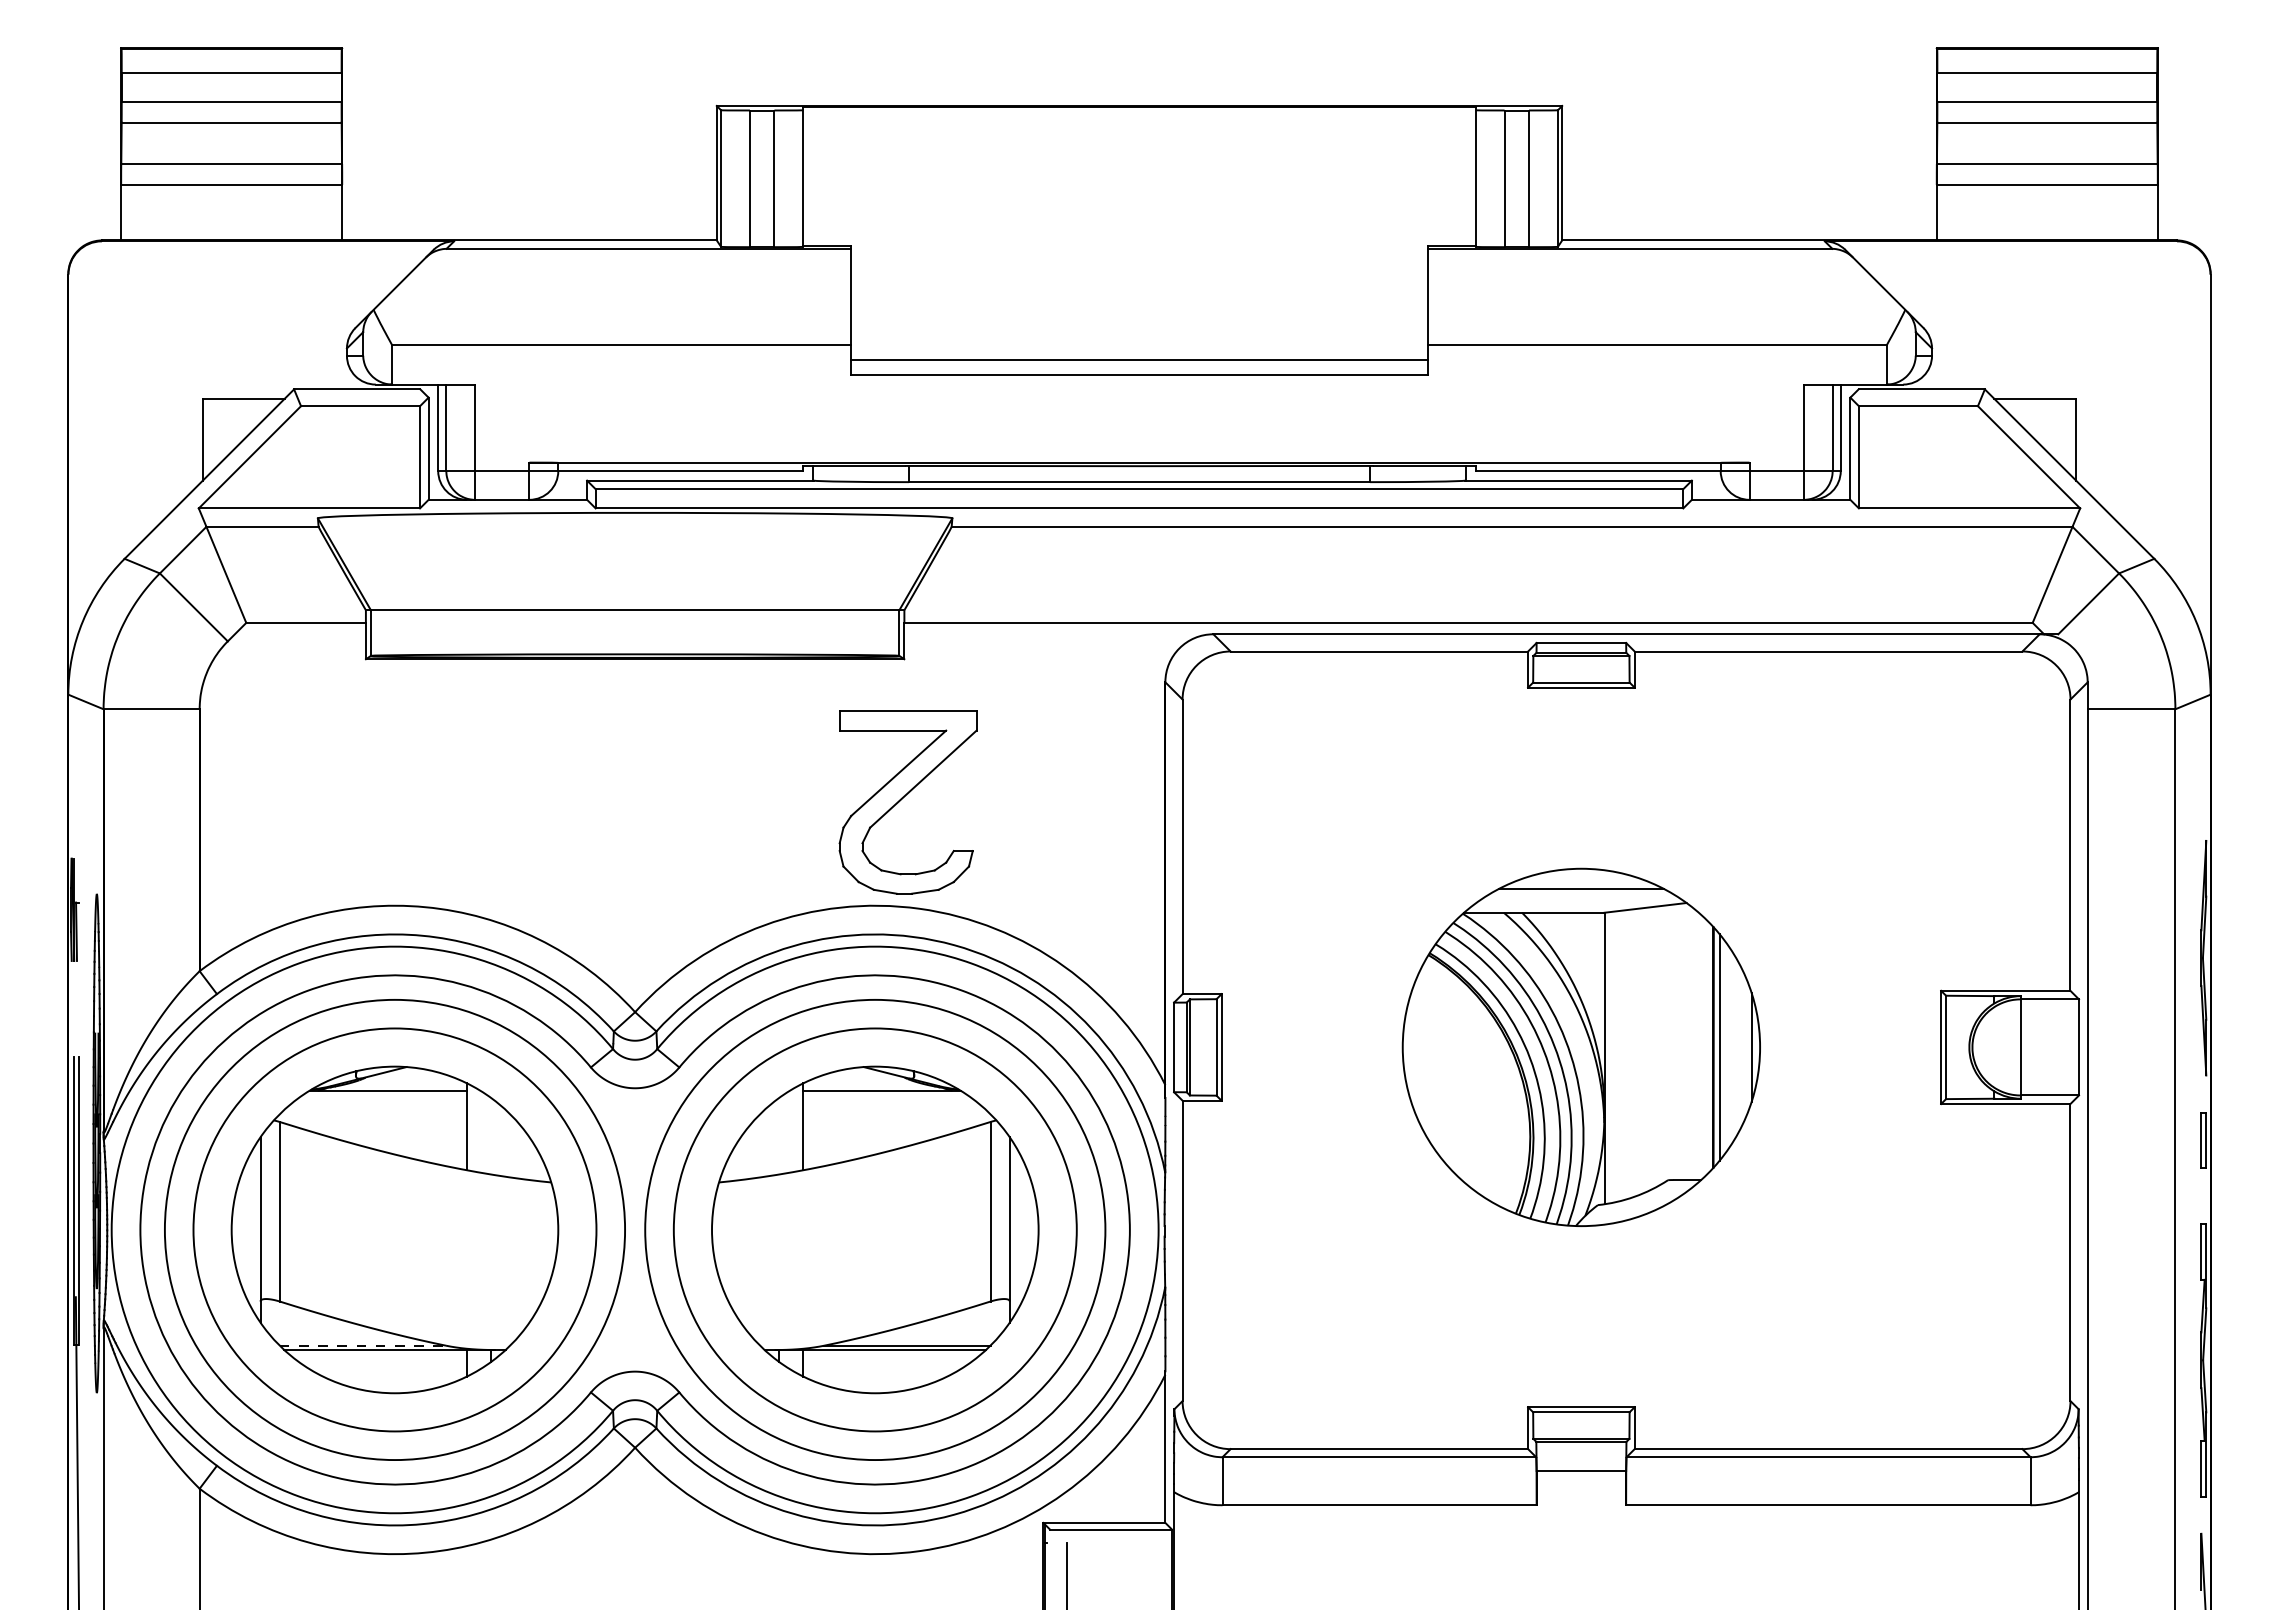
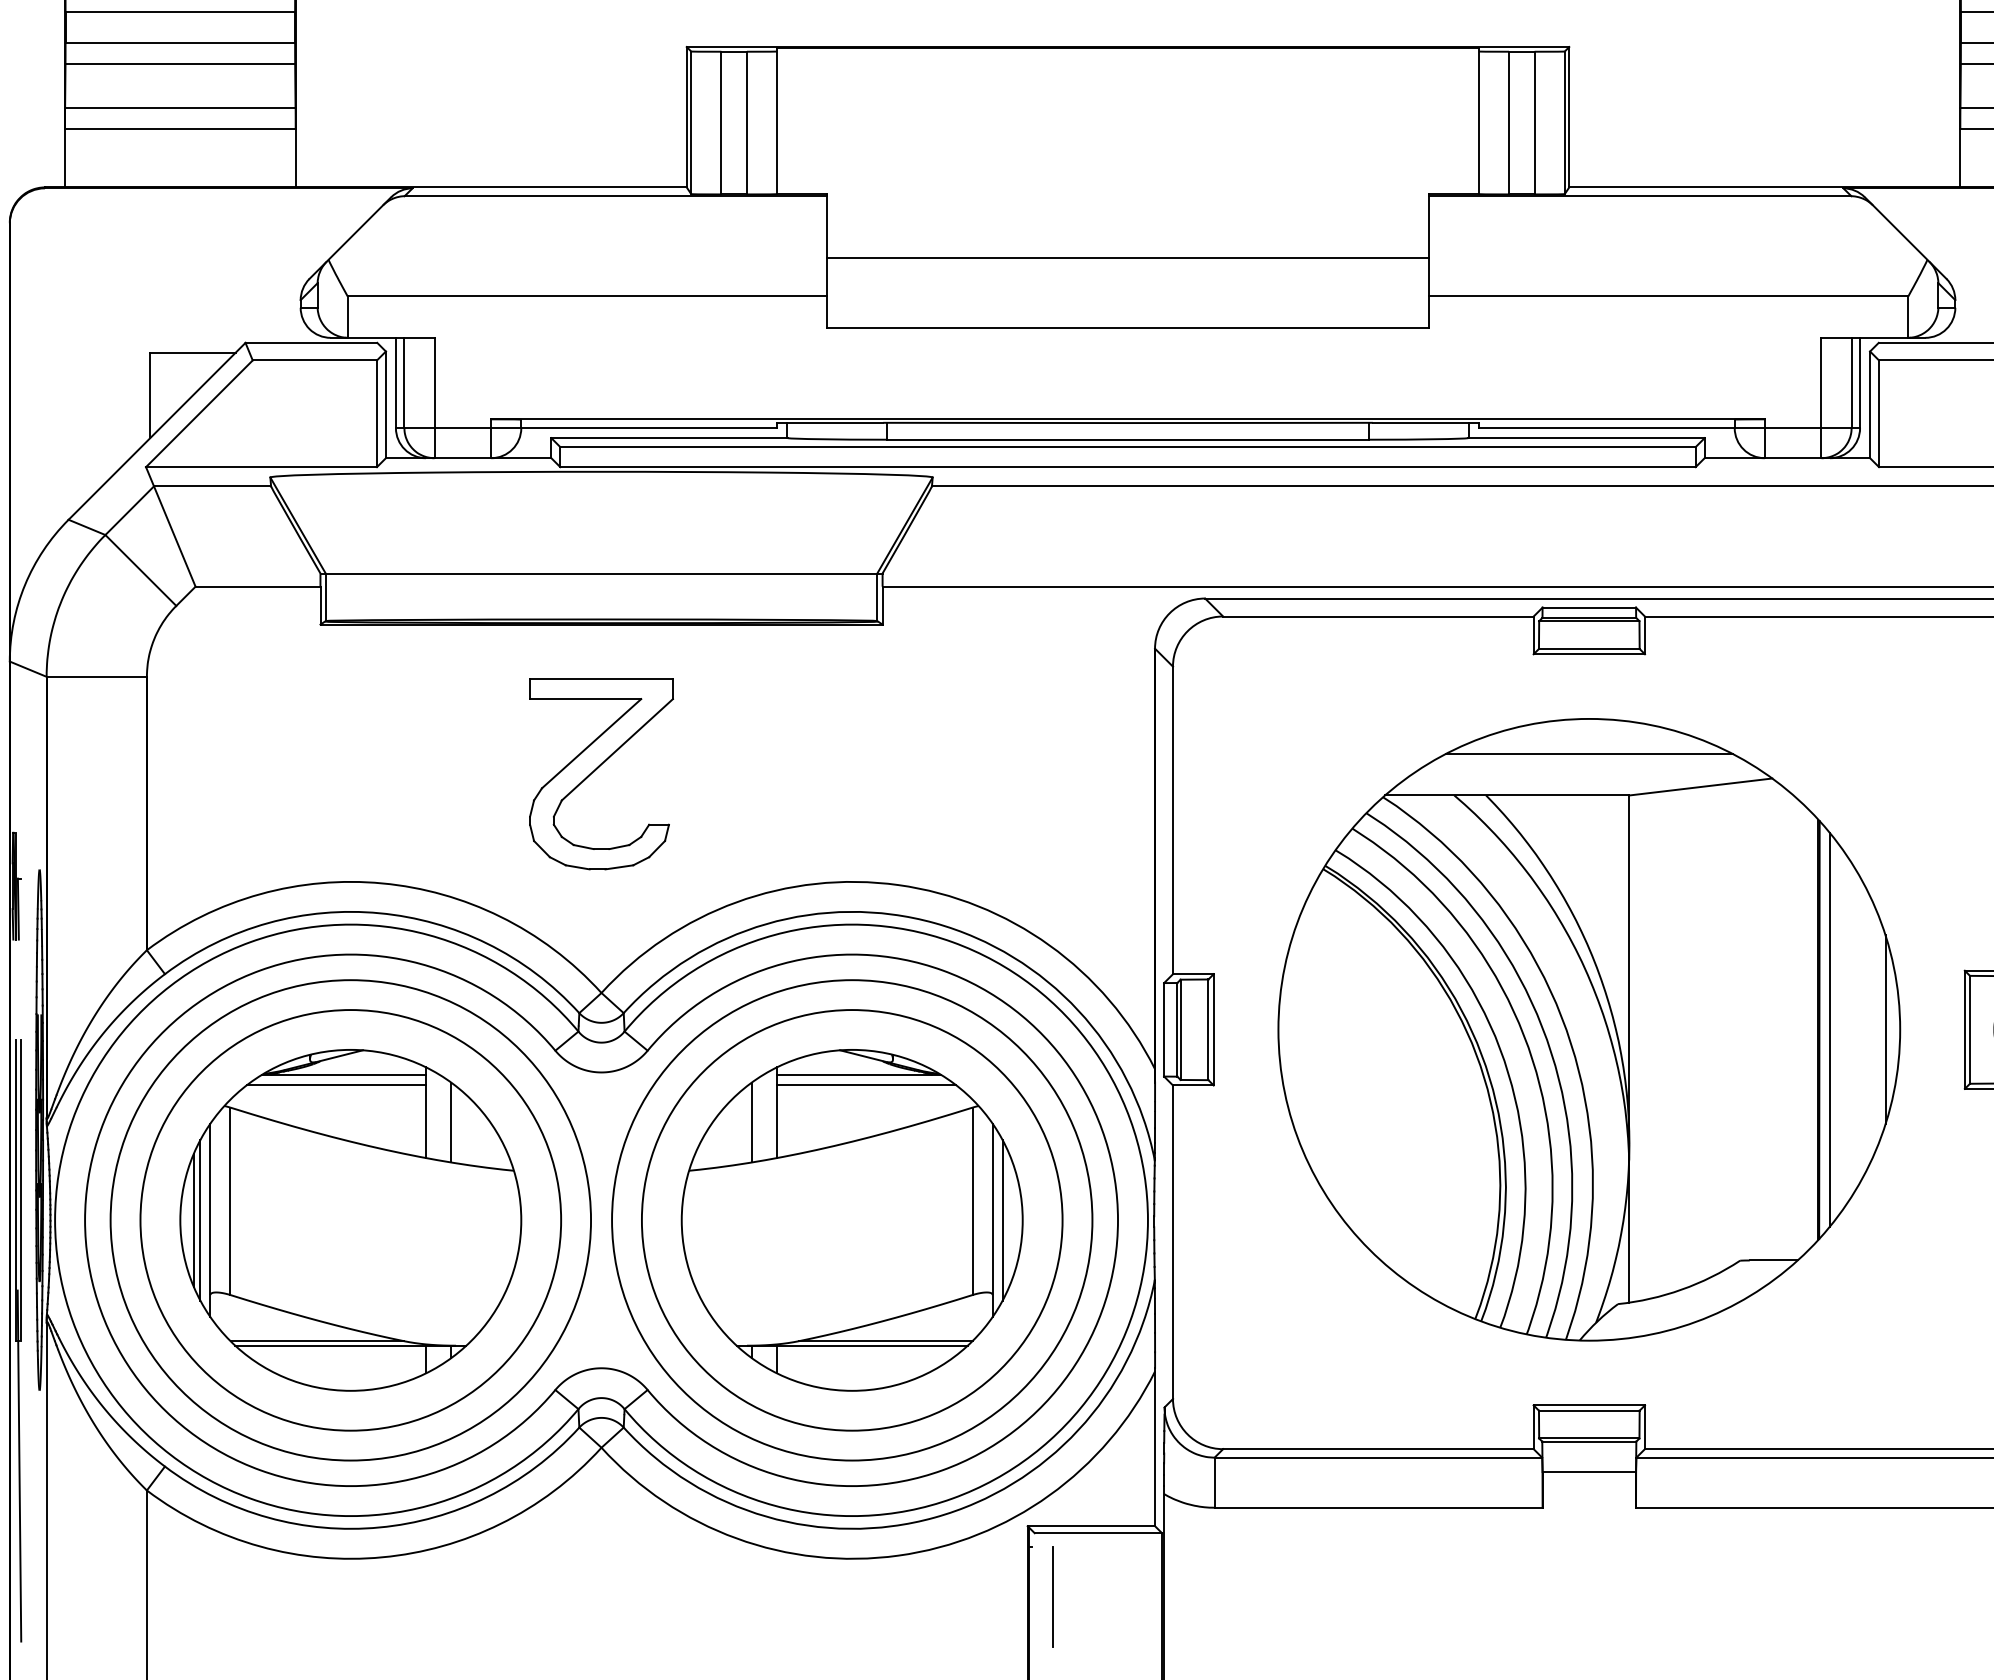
line: (1139, 359) -> (1128, 257), moved
part: (907, 802) -> (600, 774), moved
part: (1581, 1047) -> (1589, 1029), size x1.67
line: (381, 1100) -> (336, 1085), added
line: (888, 1100) -> (866, 1085), added
line: (491, 1135) -> (451, 1121), added
line: (779, 1135) -> (752, 1121), added
line: (244, 1229) -> (193, 1219), added
line: (250, 1229) -> (199, 1219), added
line: (1019, 1229) -> (1002, 1219), added
line: (363, 1345) -> (317, 1340), dashed -> solid

